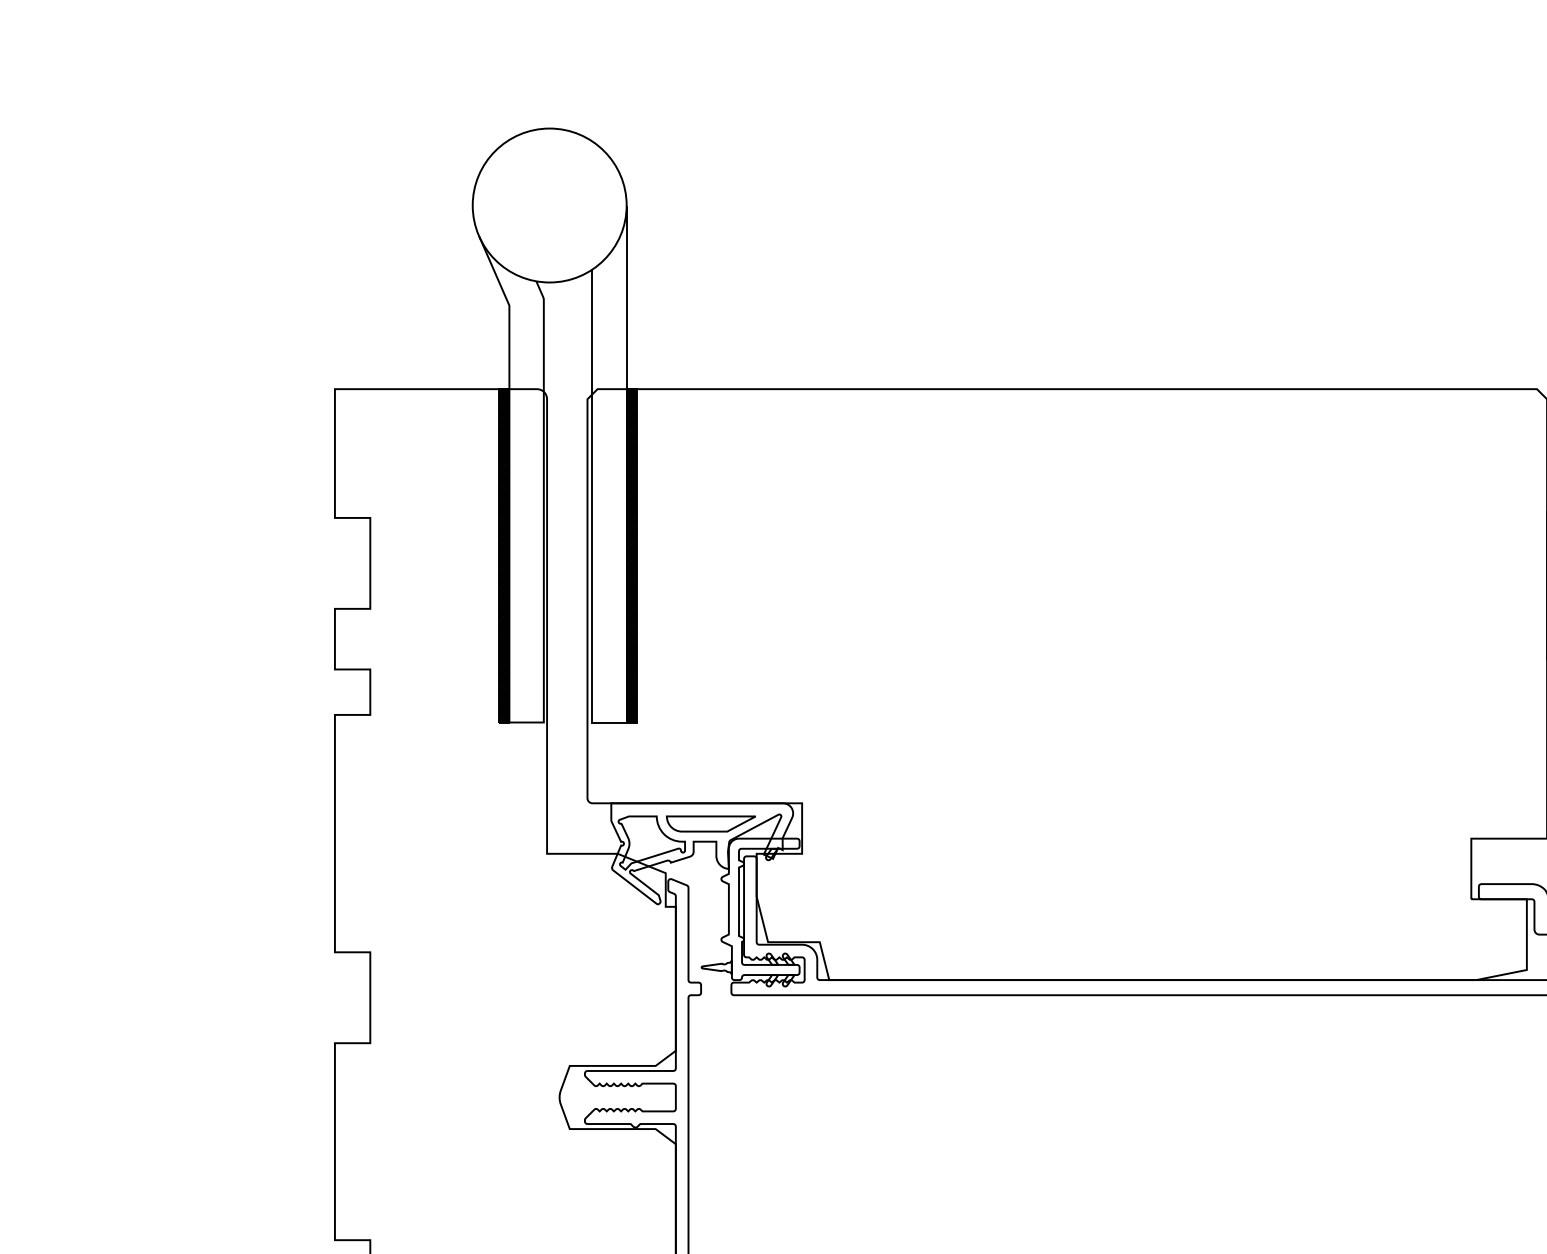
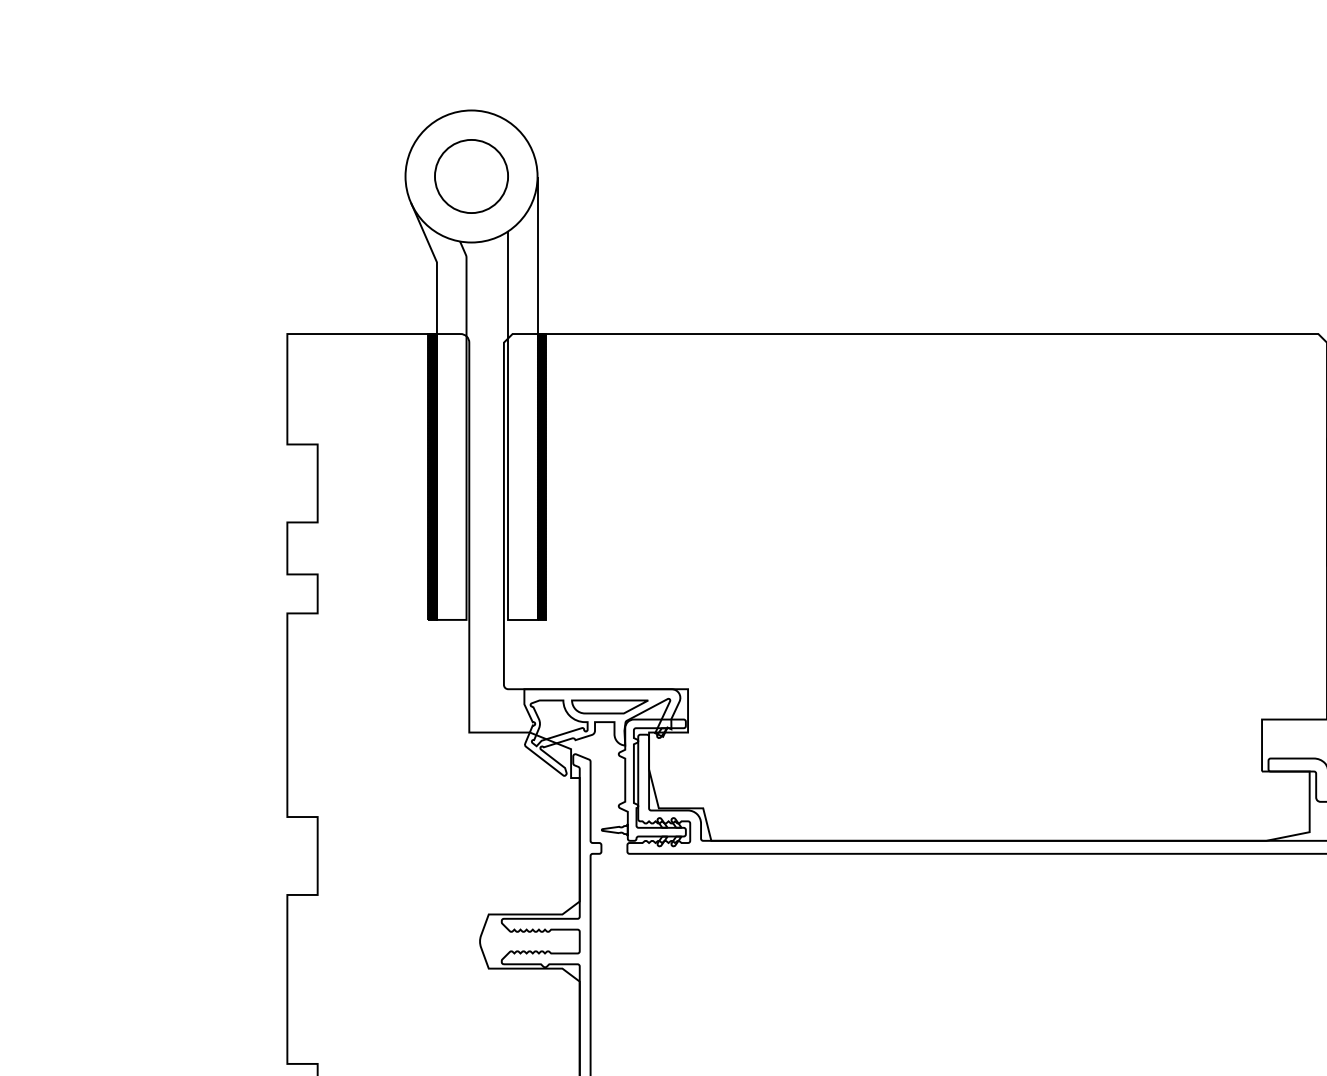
circle: (549, 205) -> (471, 176), added

